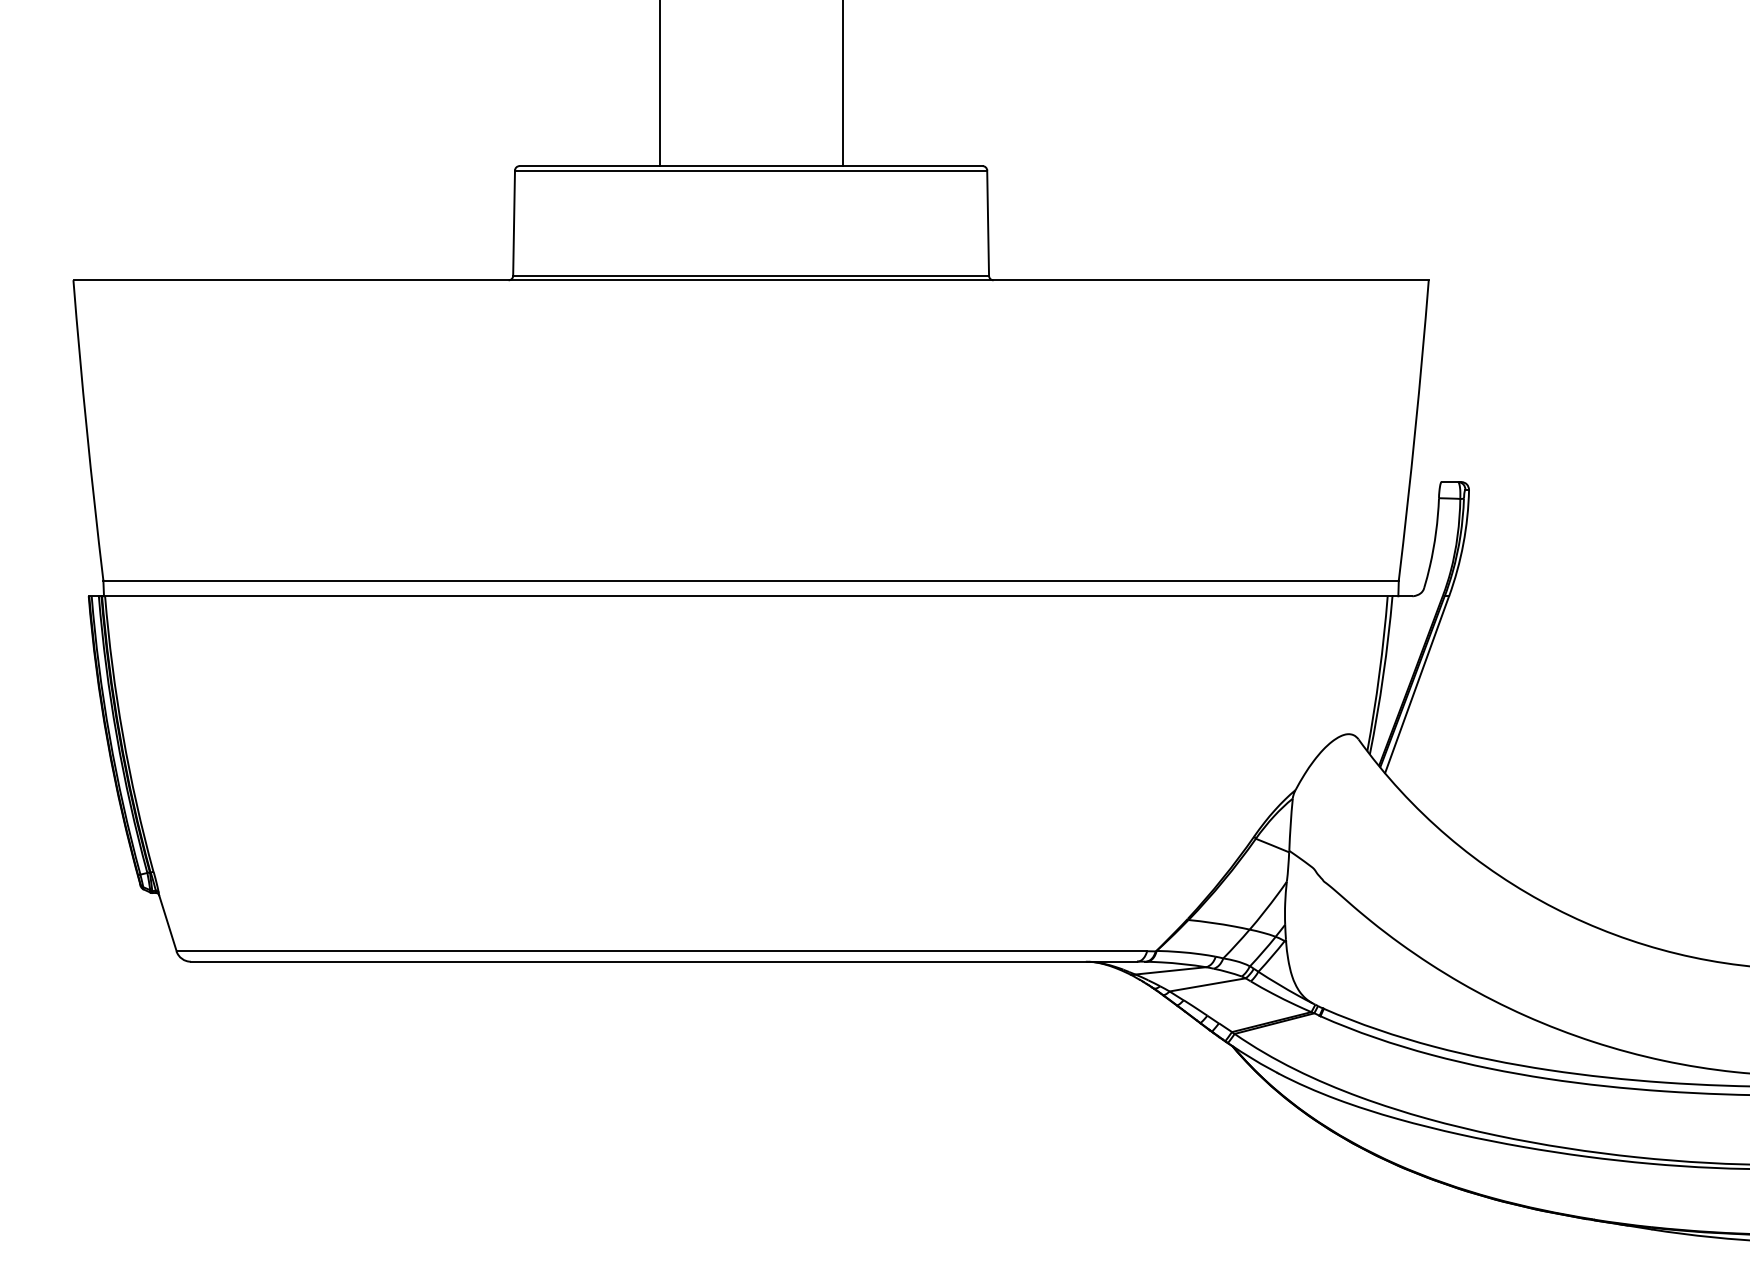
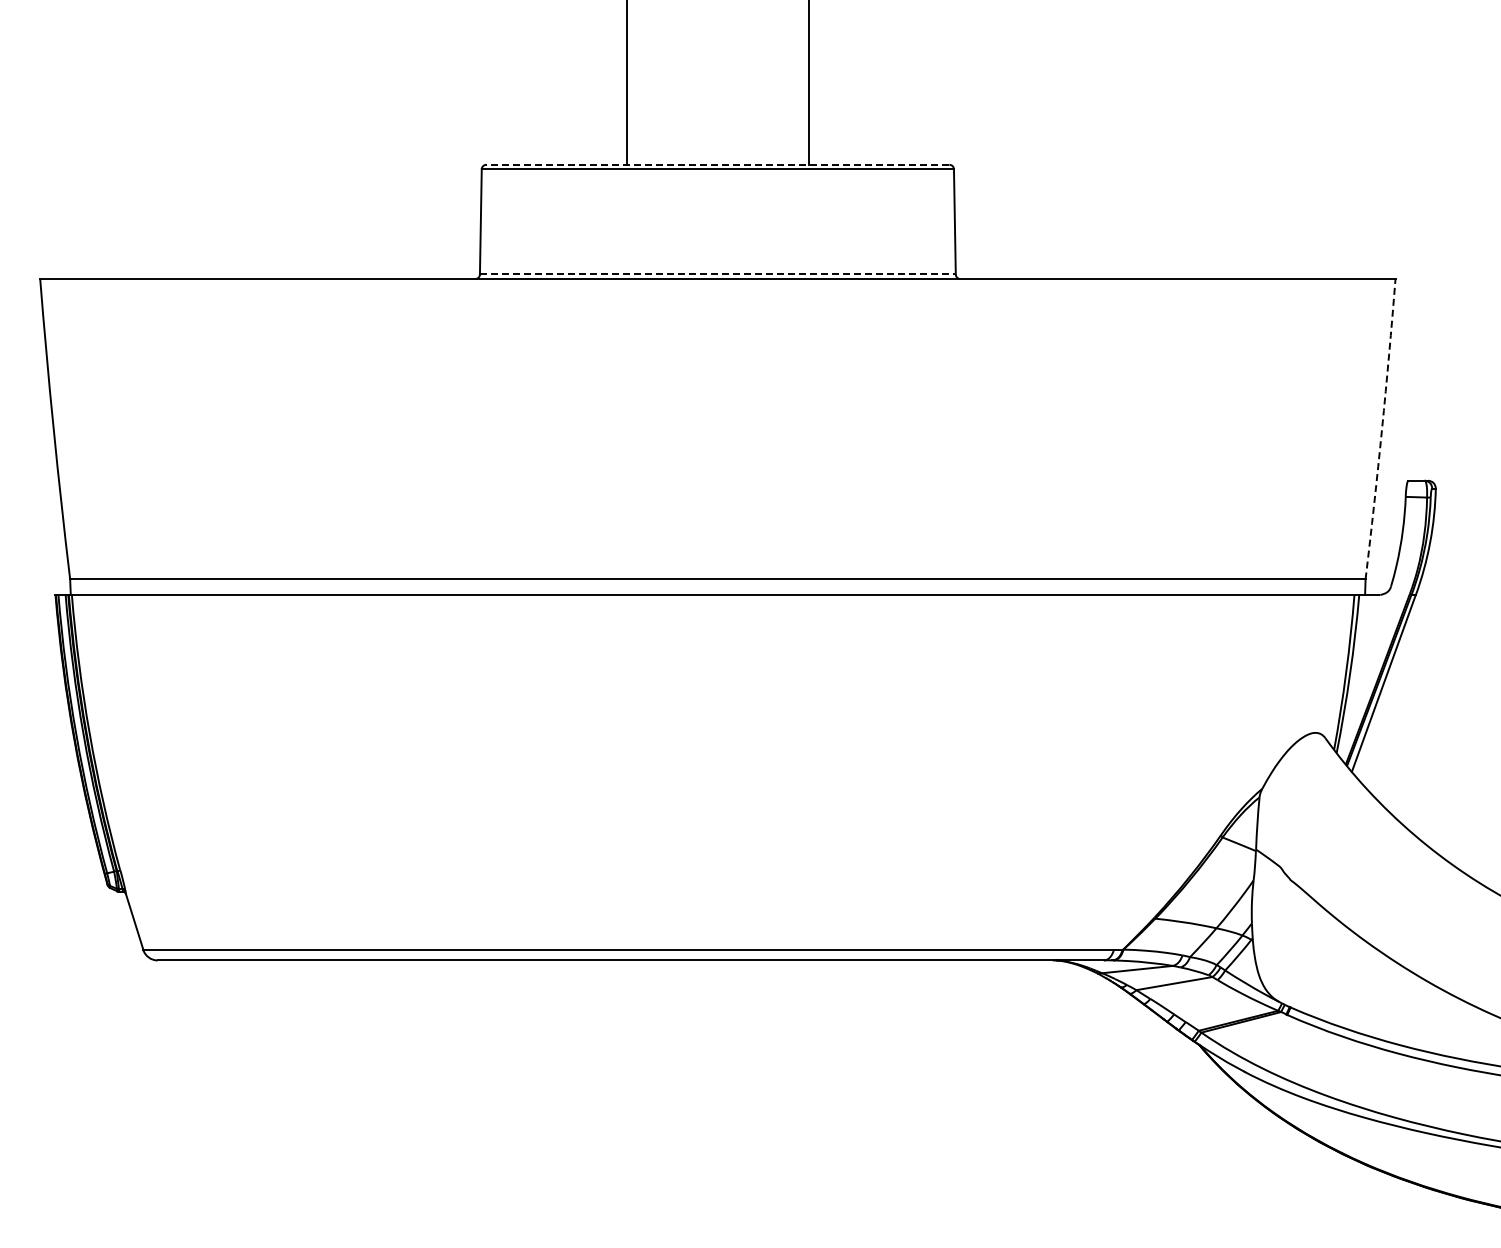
line: (751, 166) -> (718, 165), solid -> dashed
line: (751, 275) -> (718, 274), solid -> dashed
arc: (1415, 430) -> (1382, 429), solid -> dashed

